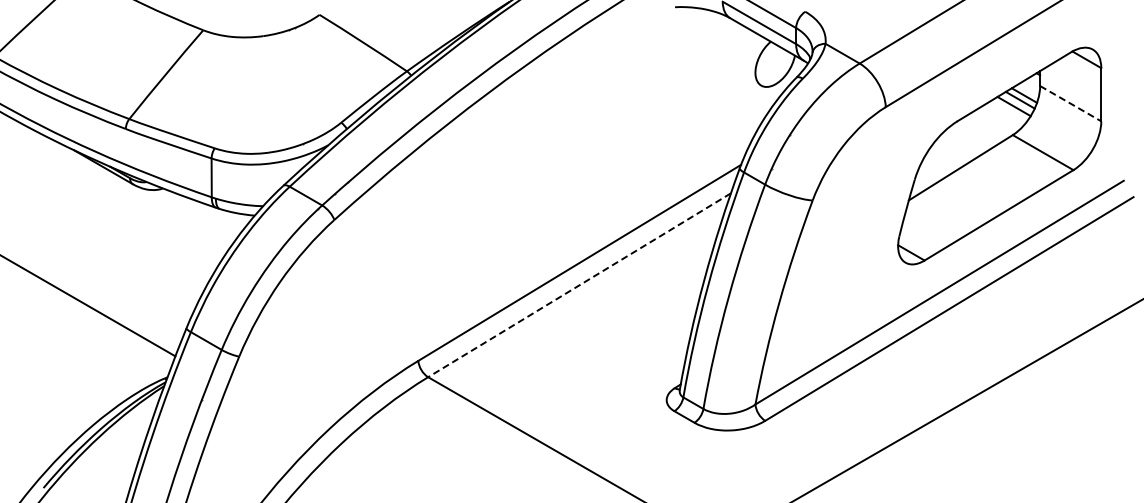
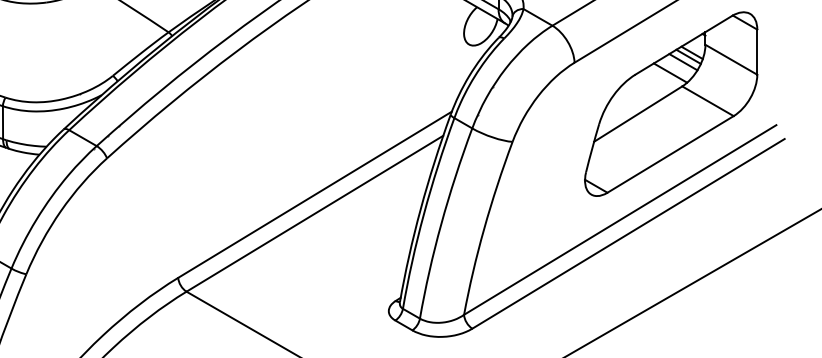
line: (1071, 103) -> (732, 59), dashed -> solid
line: (998, 119) -> (670, 73), added
line: (579, 285) -> (314, 213), dashed -> solid

